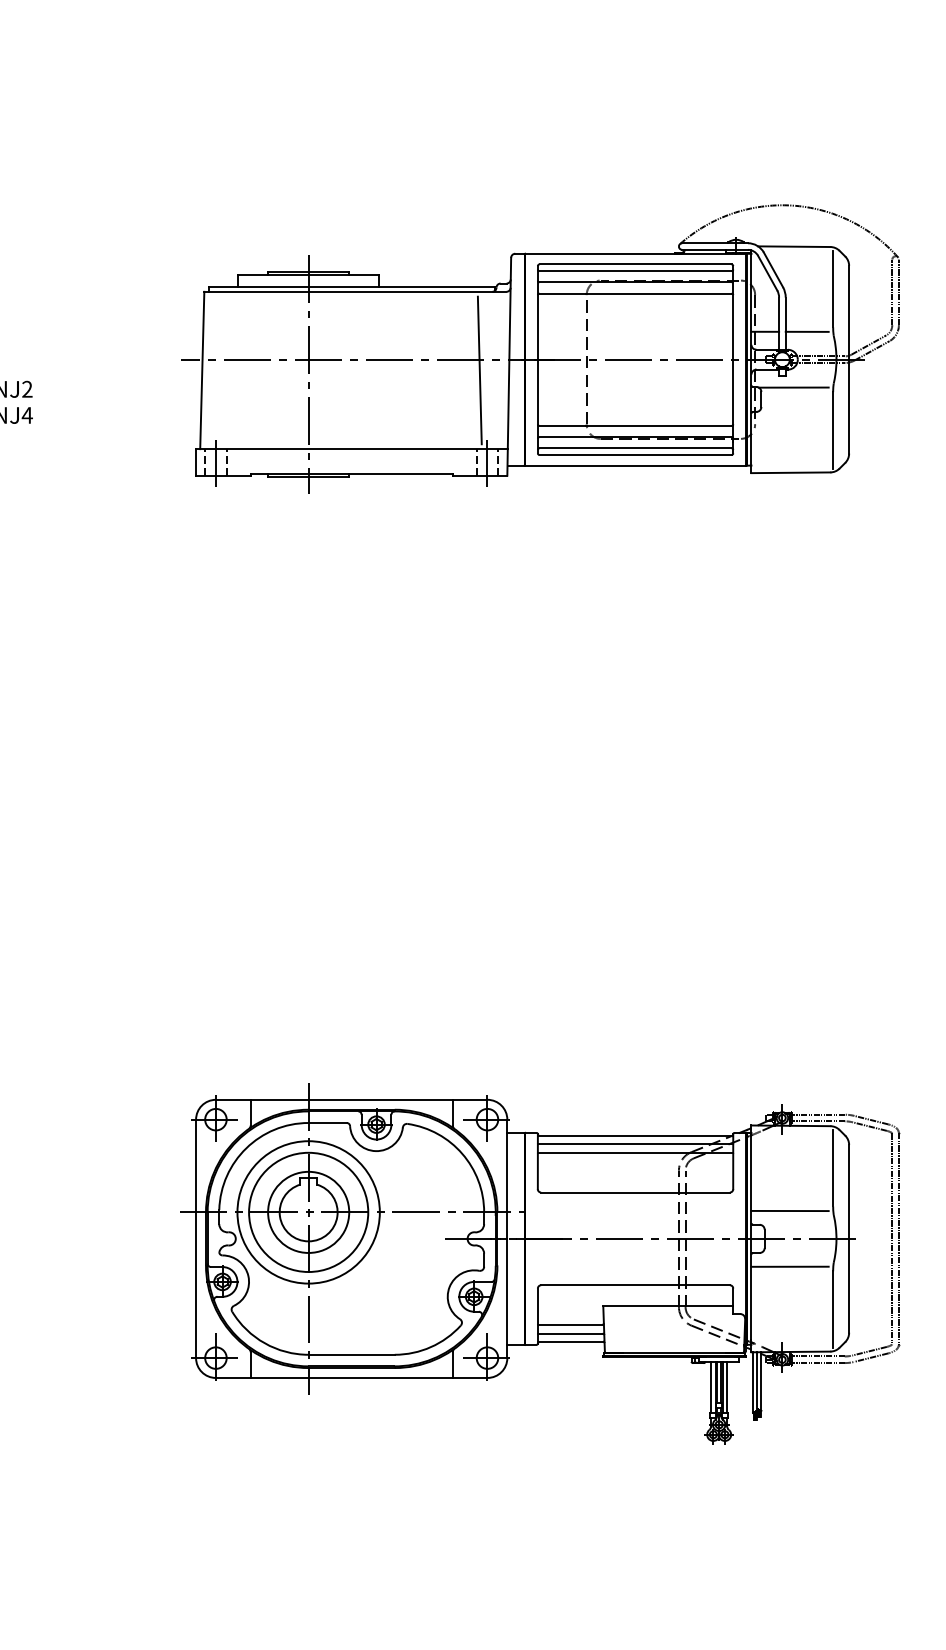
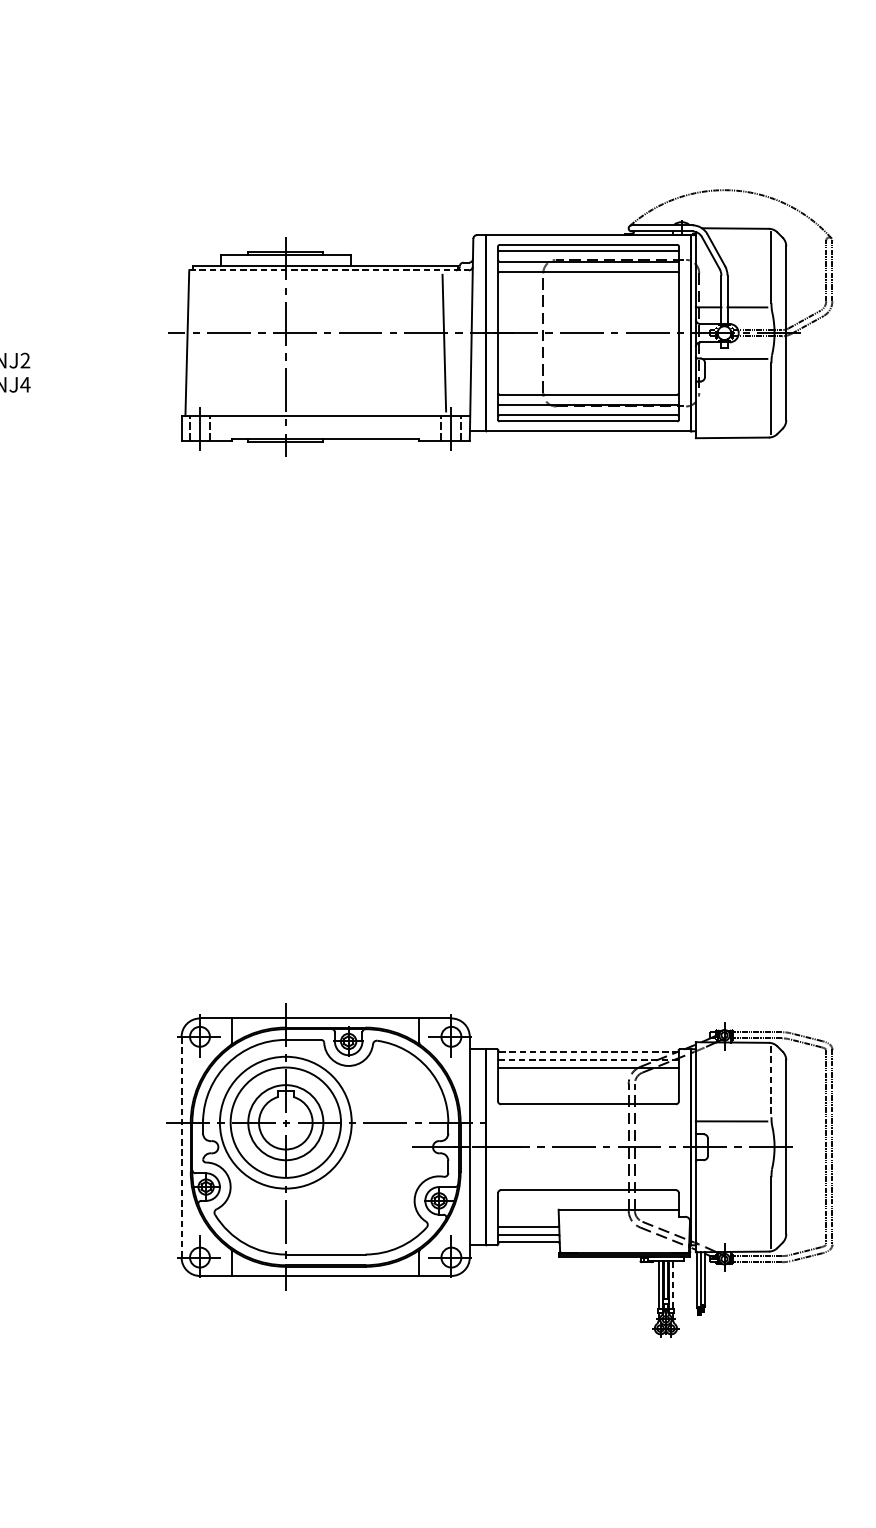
line: (355, 291) -> (329, 270), solid -> dashed
line: (636, 1136) -> (589, 1052), solid -> dashed
line: (635, 1144) -> (588, 1059), solid -> dashed
line: (833, 1168) -> (771, 1082), solid -> dashed
line: (196, 1238) -> (181, 1146), solid -> dashed
line: (789, 1266) -> (731, 1172), removed
line: (727, 1387) -> (673, 1284), solid -> dashed

